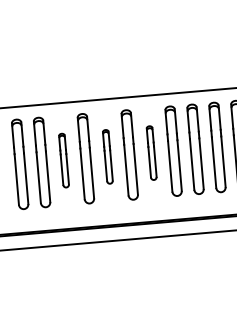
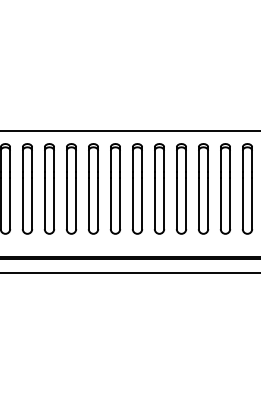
part: (151, 152) -> (137, 188), size x1.67
part: (107, 156) -> (93, 188), size x1.67
part: (64, 160) -> (49, 188), size x1.67

